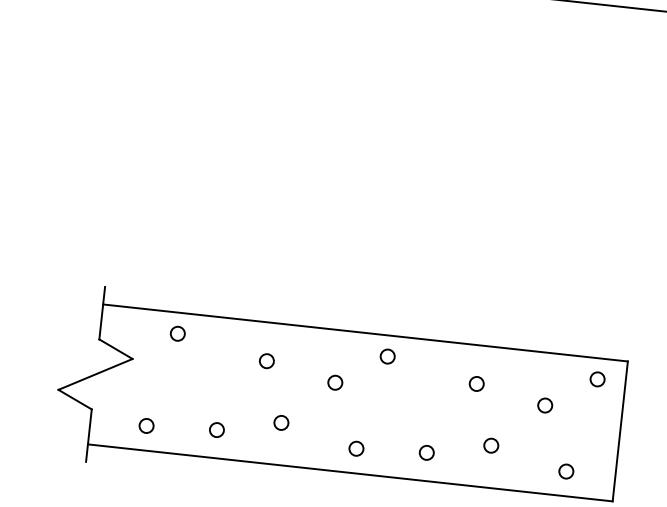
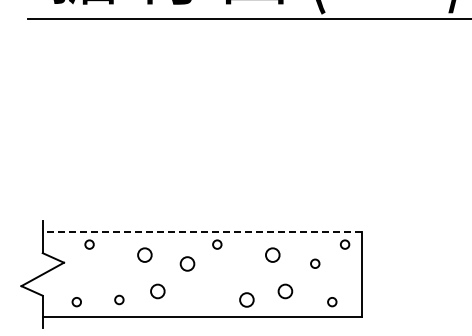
line: (365, 332) -> (202, 231), solid -> dashed
circle: (266, 361) -> (144, 255), size x1.6
circle: (335, 382) -> (187, 263), size x1.6
circle: (476, 384) -> (272, 255), size x1.6
circle: (281, 422) -> (157, 291), size x1.6
circle: (491, 445) -> (285, 291), size x1.6
circle: (356, 449) -> (204, 302), removed
circle: (427, 452) -> (247, 299), size x1.6

